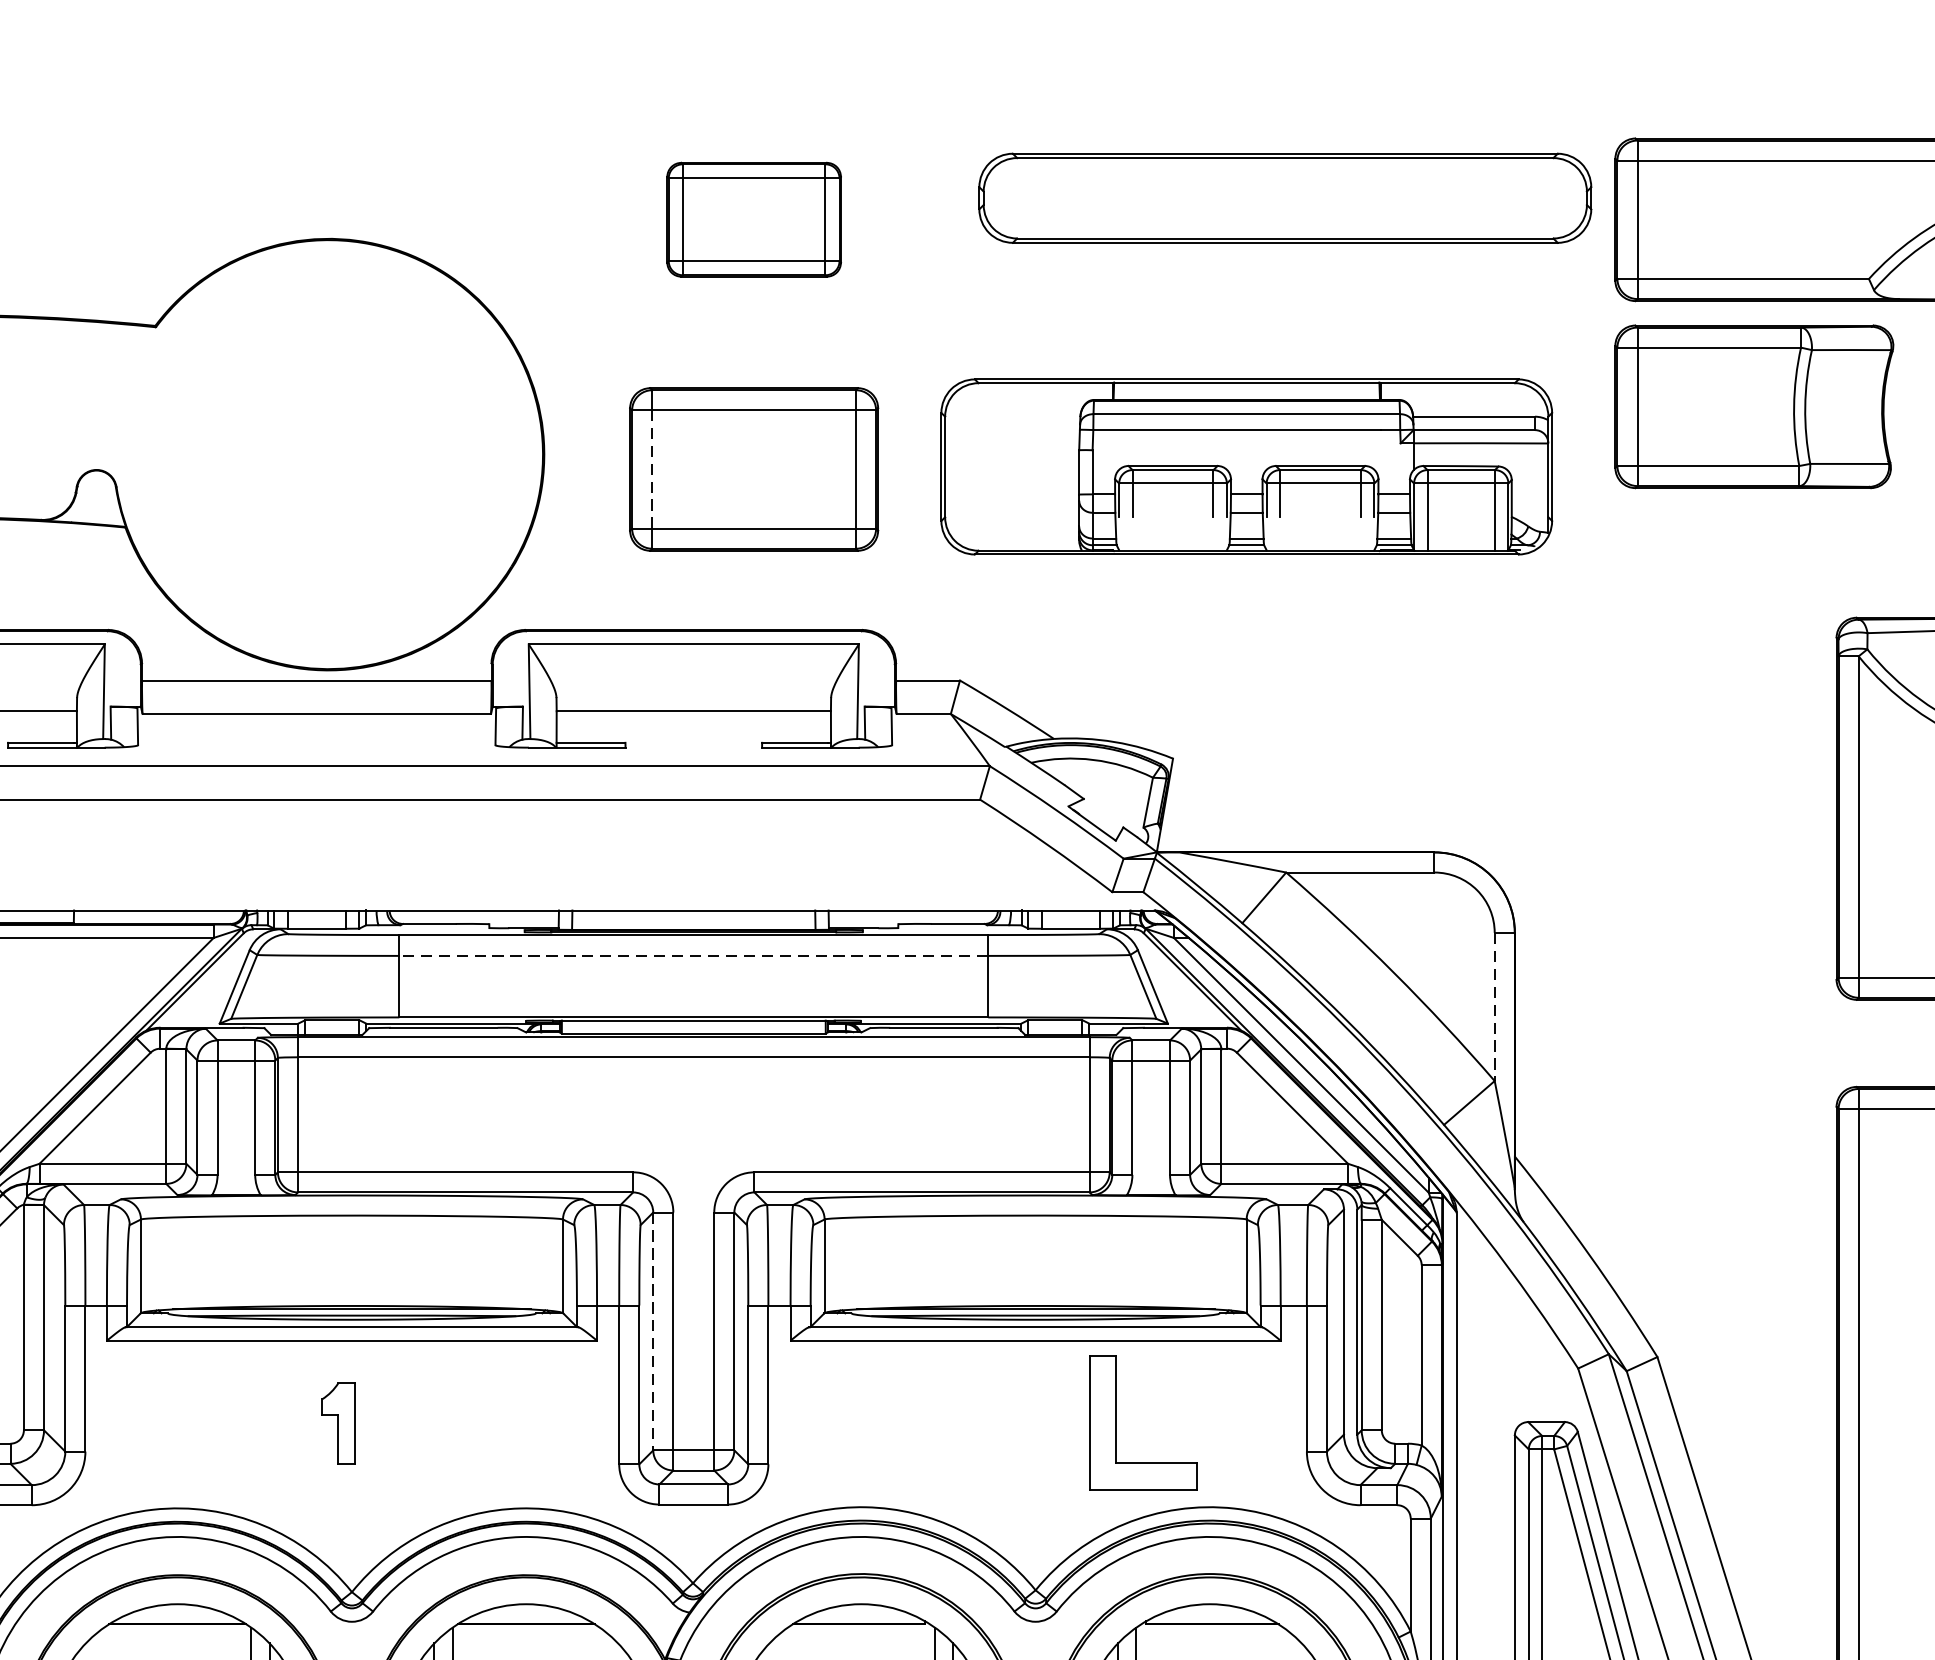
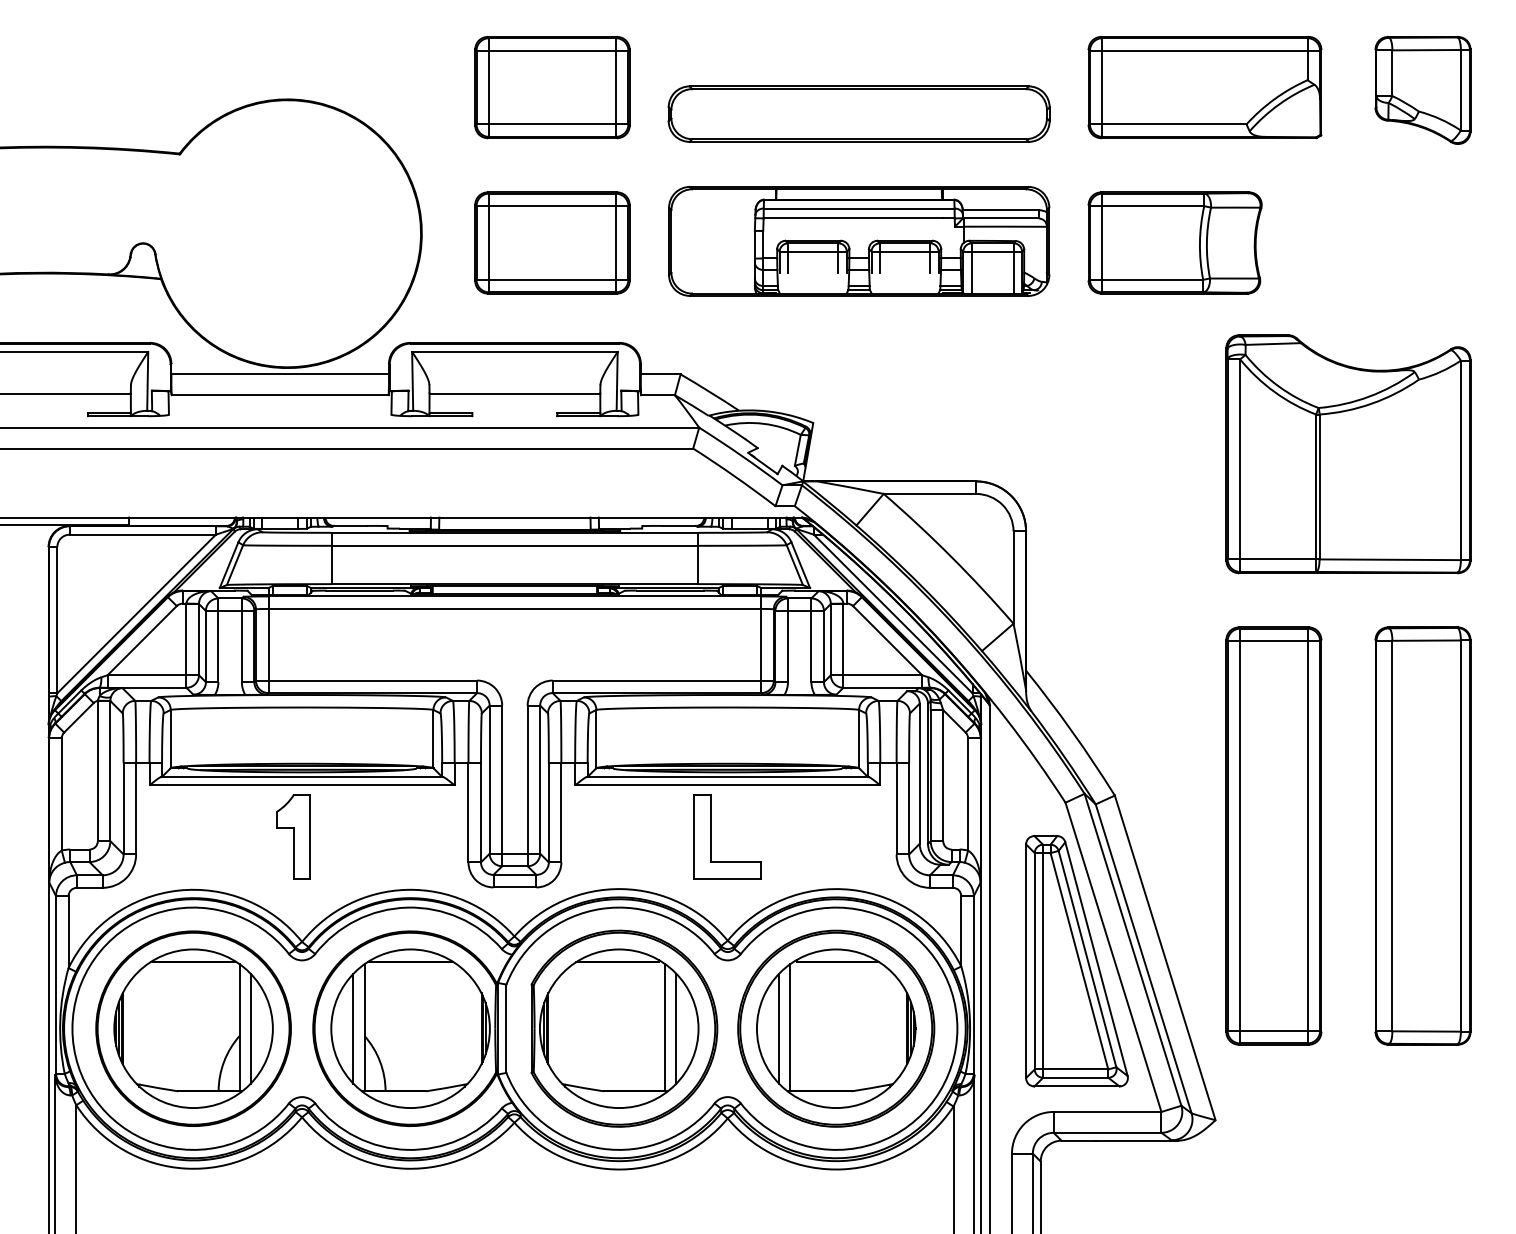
part: (1284, 197) -> (858, 113), moved
part: (754, 219) -> (552, 87), size x1.43
part: (1753, 406) -> (1174, 242), moved
line: (652, 470) -> (489, 243), dashed -> solid
line: (693, 955) -> (514, 545), dashed -> solid
line: (1494, 1008) -> (1013, 578), dashed -> solid
line: (652, 1332) -> (489, 780), dashed -> solid
part: (338, 1422) -> (293, 836), size x1.67
part: (1117, 1422) -> (711, 836), moved

